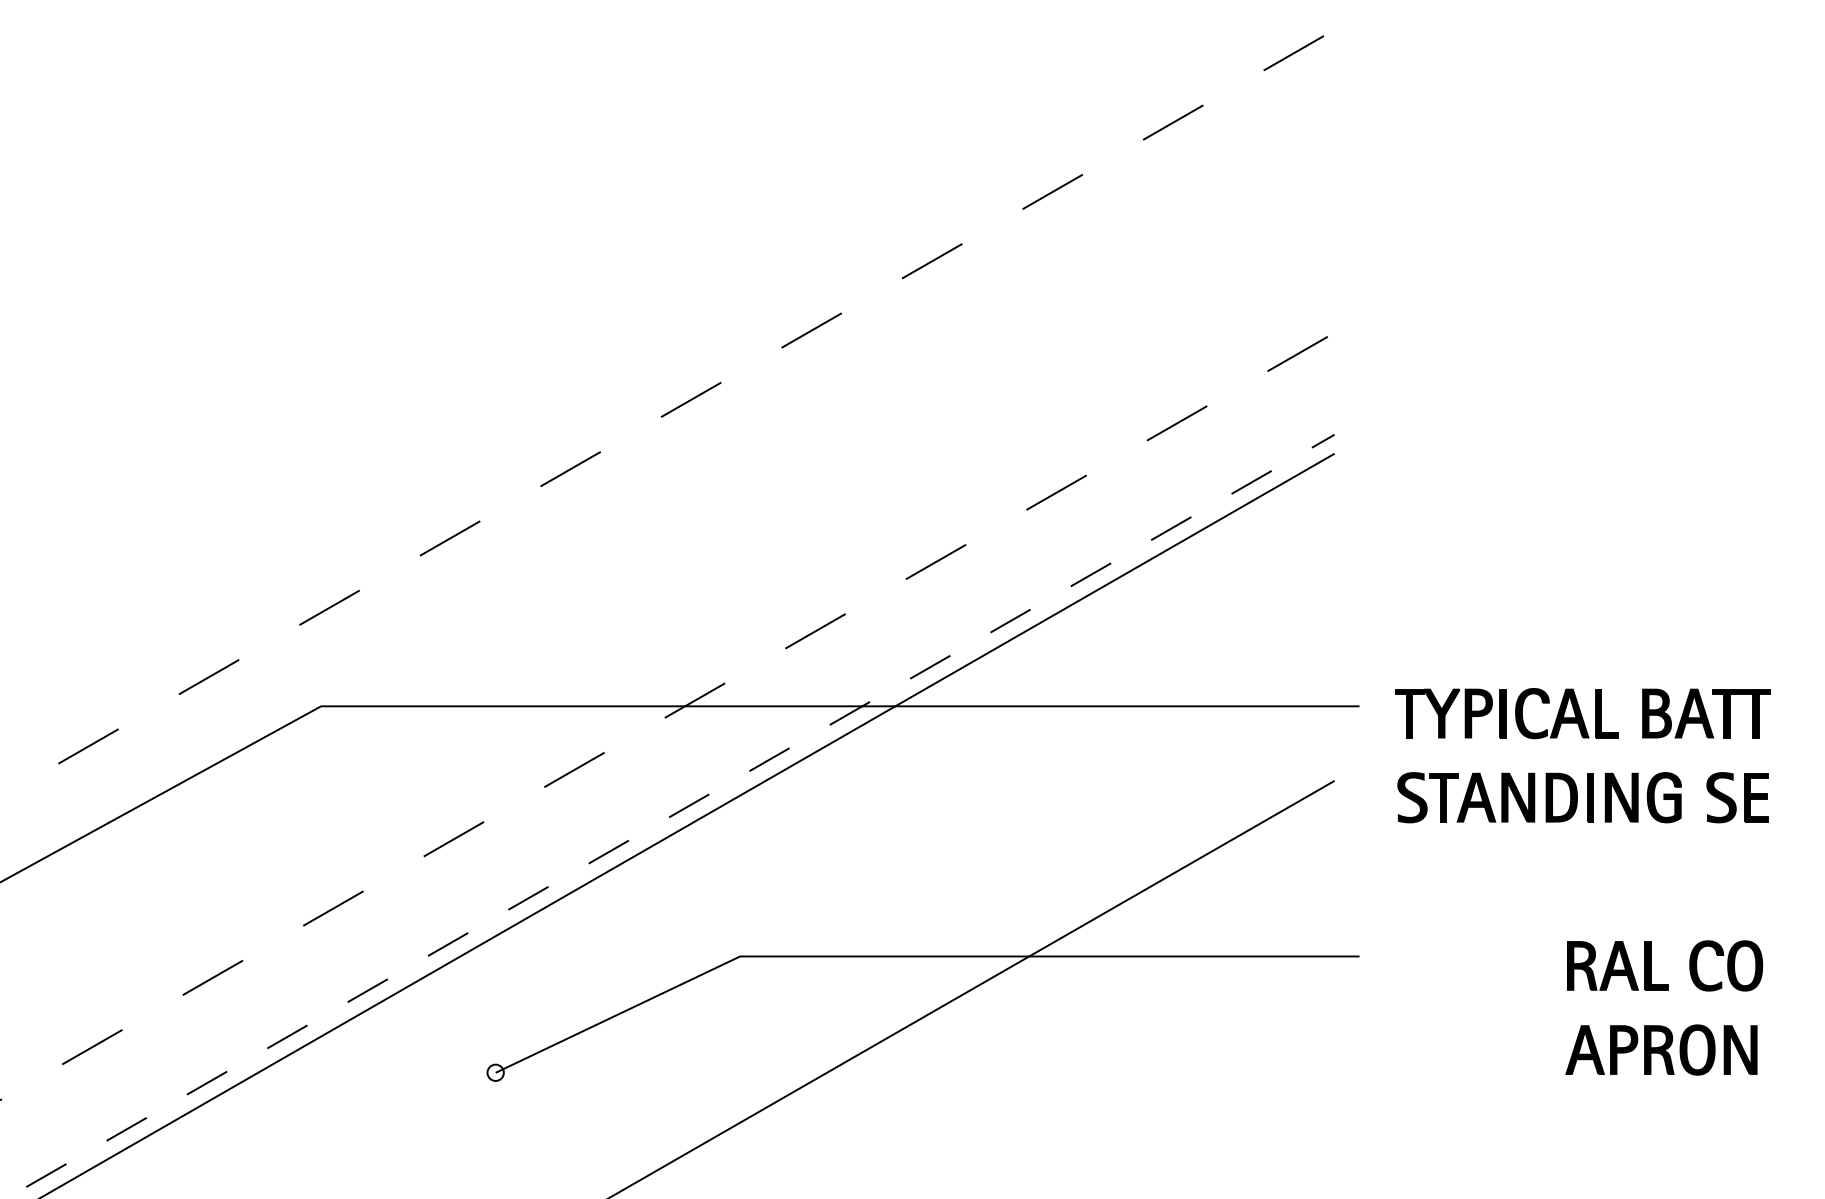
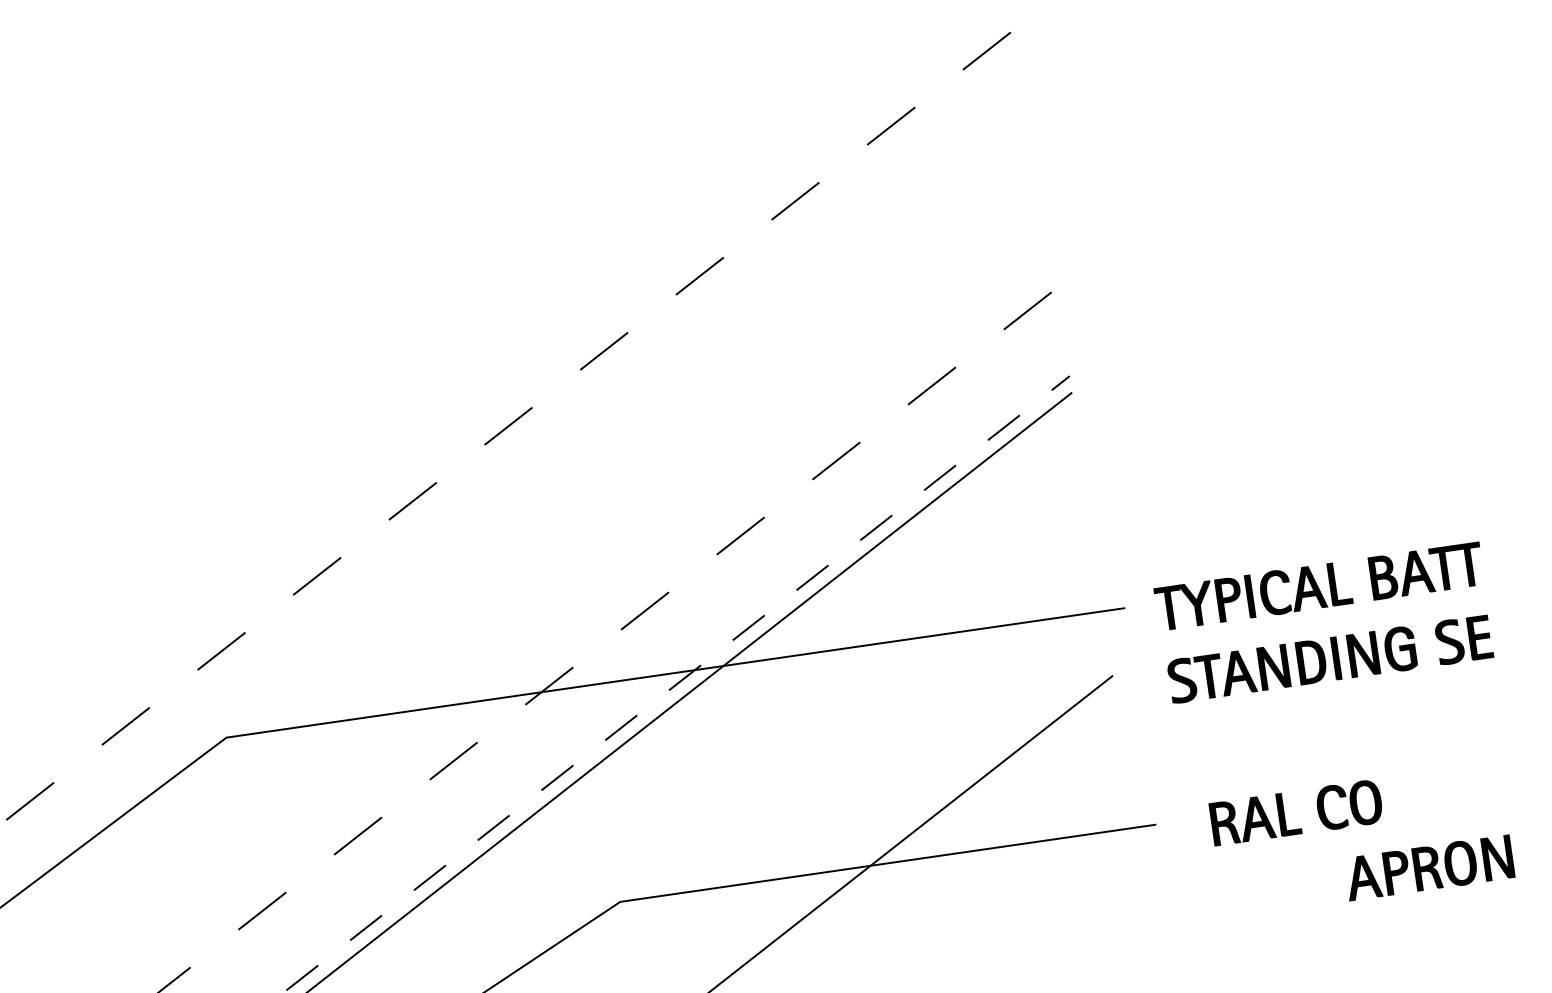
part: (1651, 965) -> (1284, 814), moved

